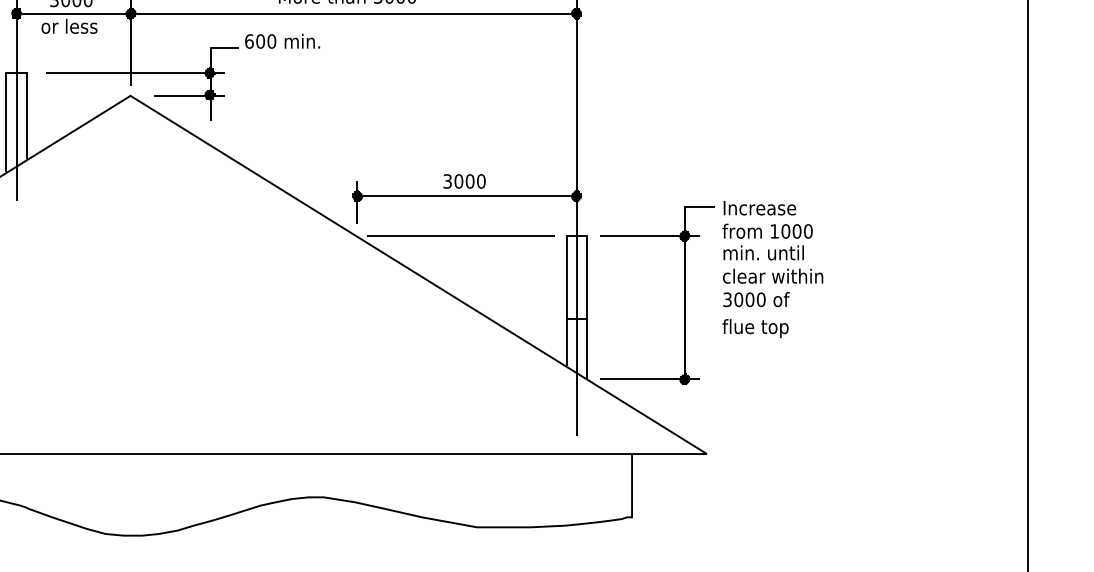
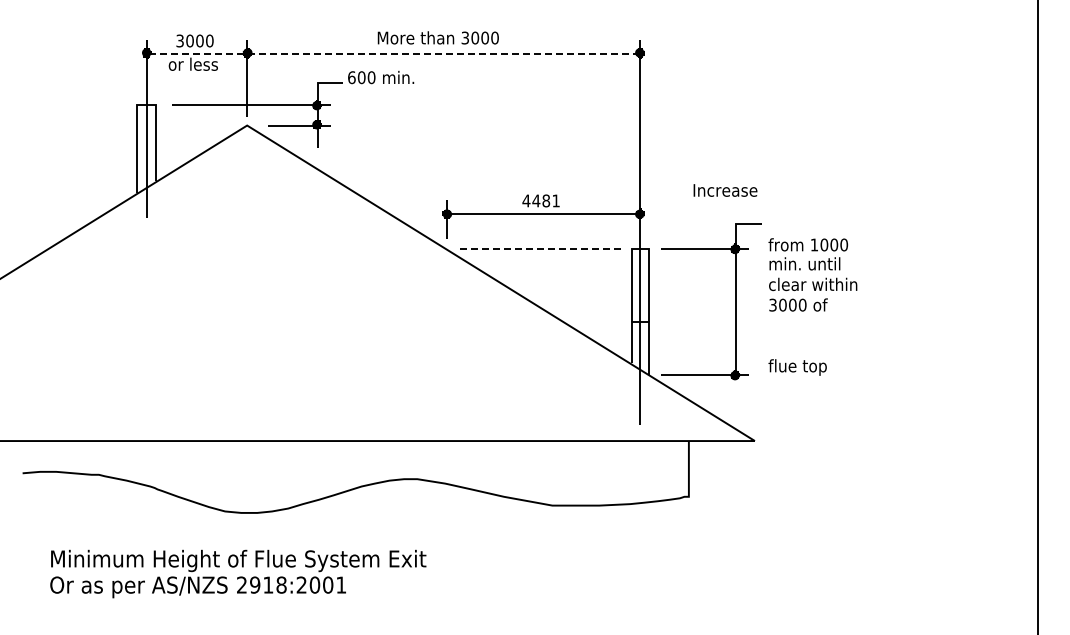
line: (295, 14) -> (392, 53), solid -> dashed
text: (464, 180) -> (541, 200), 3000 -> 4481
text: (759, 208) -> (725, 190), moved
line: (461, 235) -> (538, 248), solid -> dashed
text: (755, 328) -> (797, 367), moved

